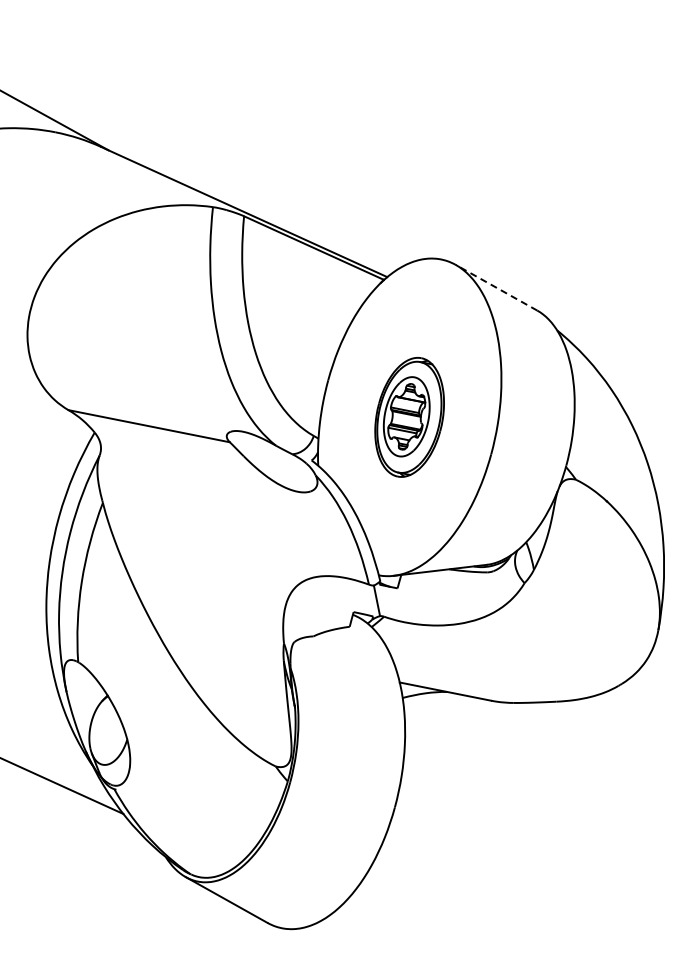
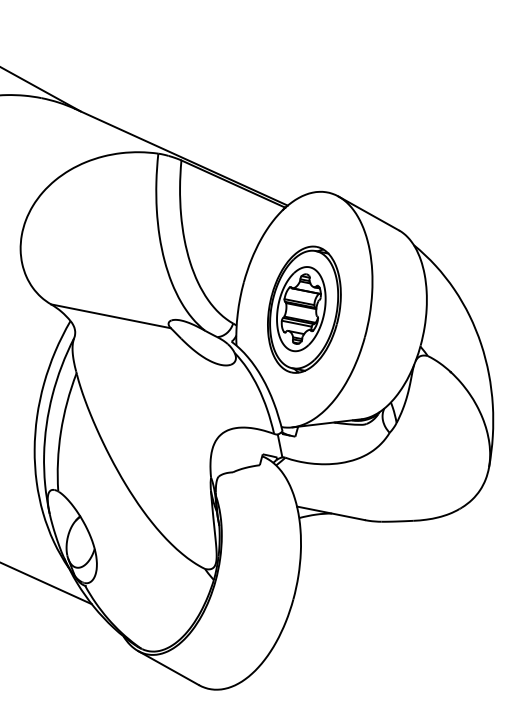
line: (496, 287) -> (368, 213), dashed -> solid
part: (409, 417) -> (304, 309), size x1.43

